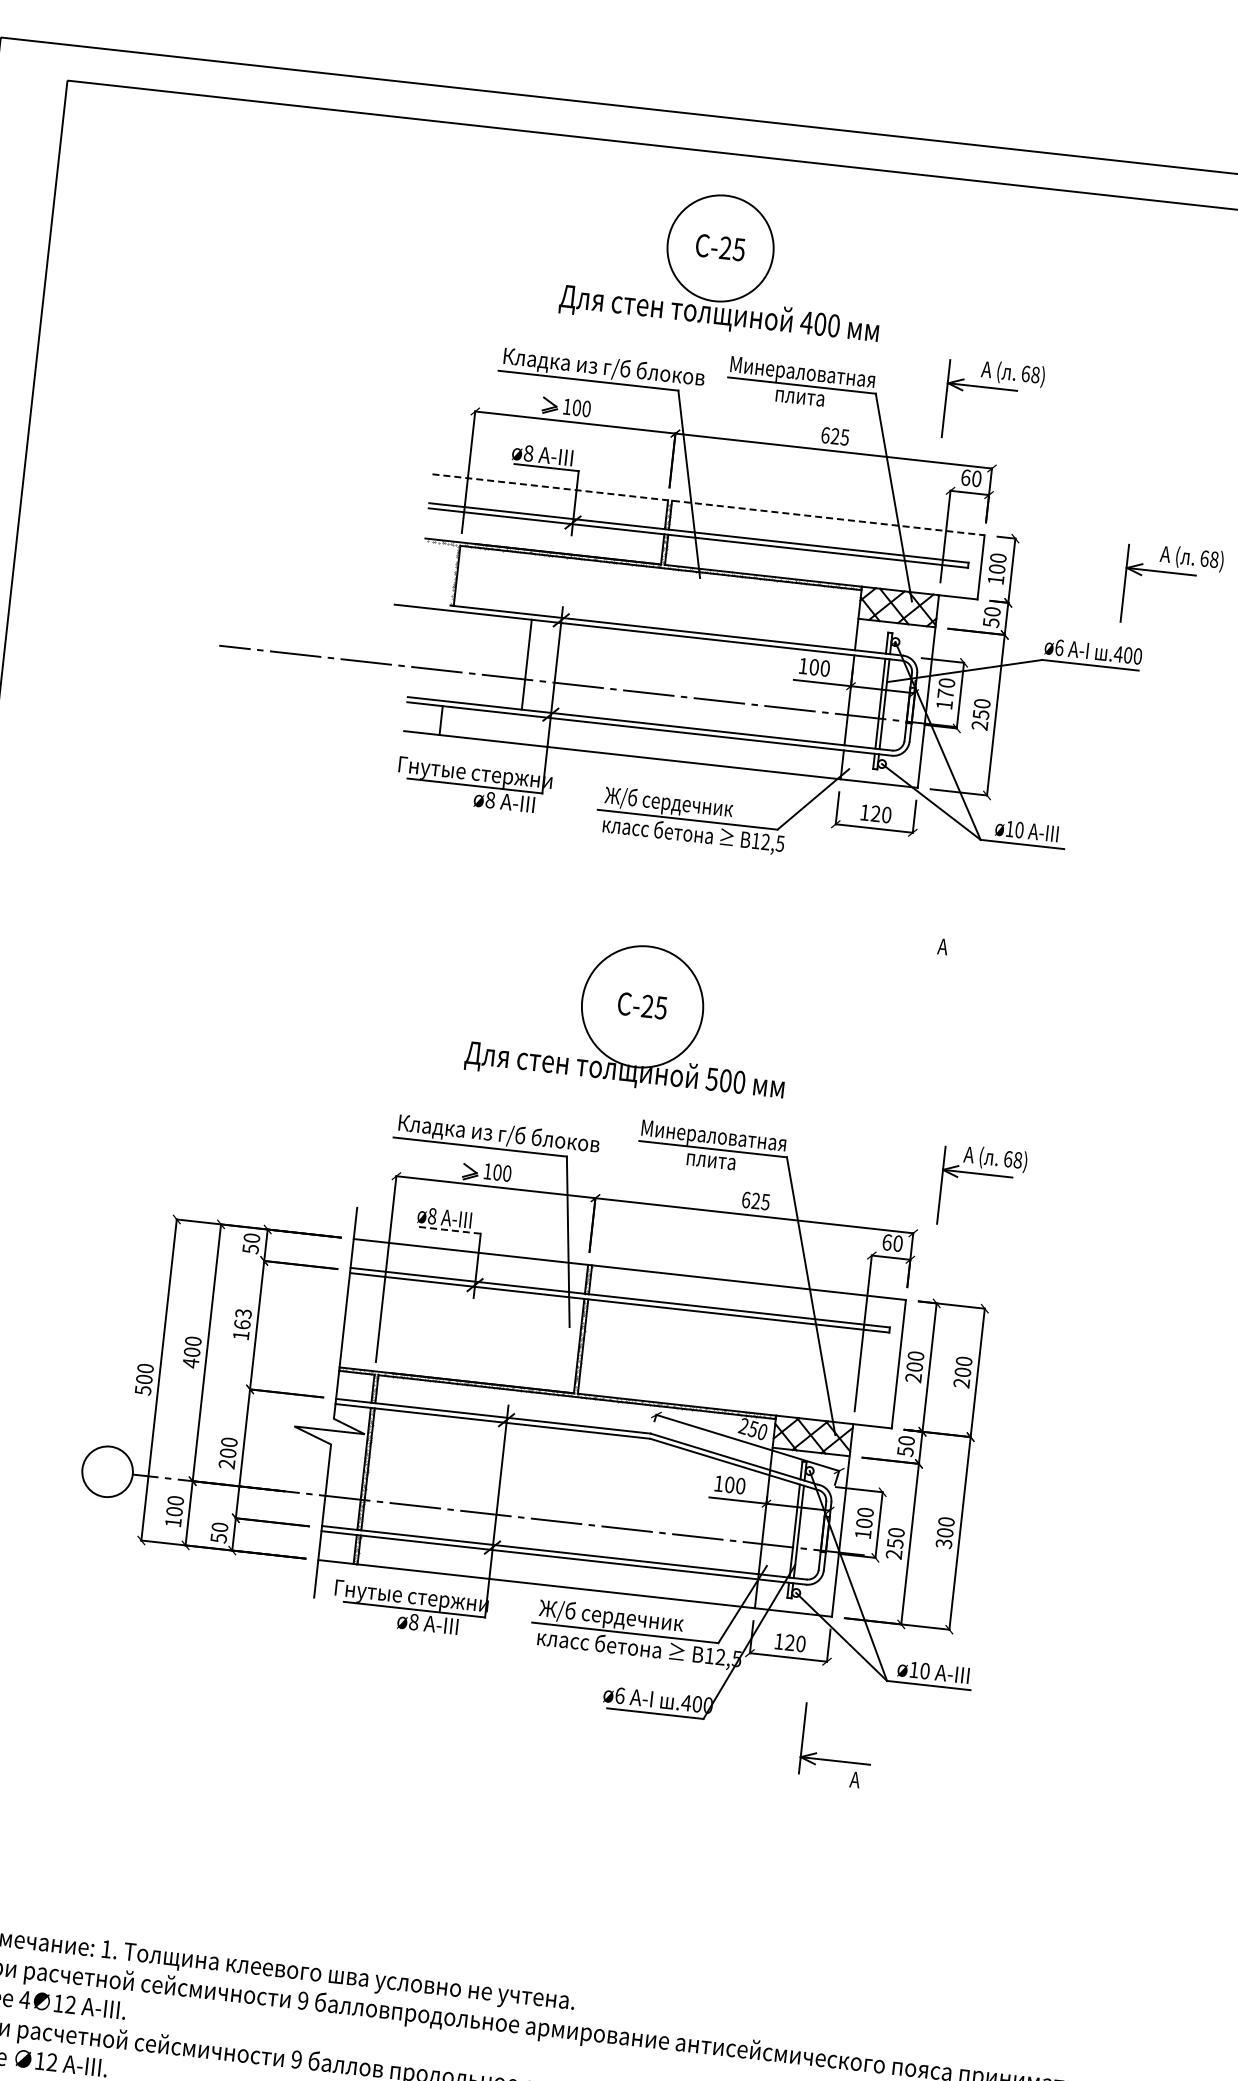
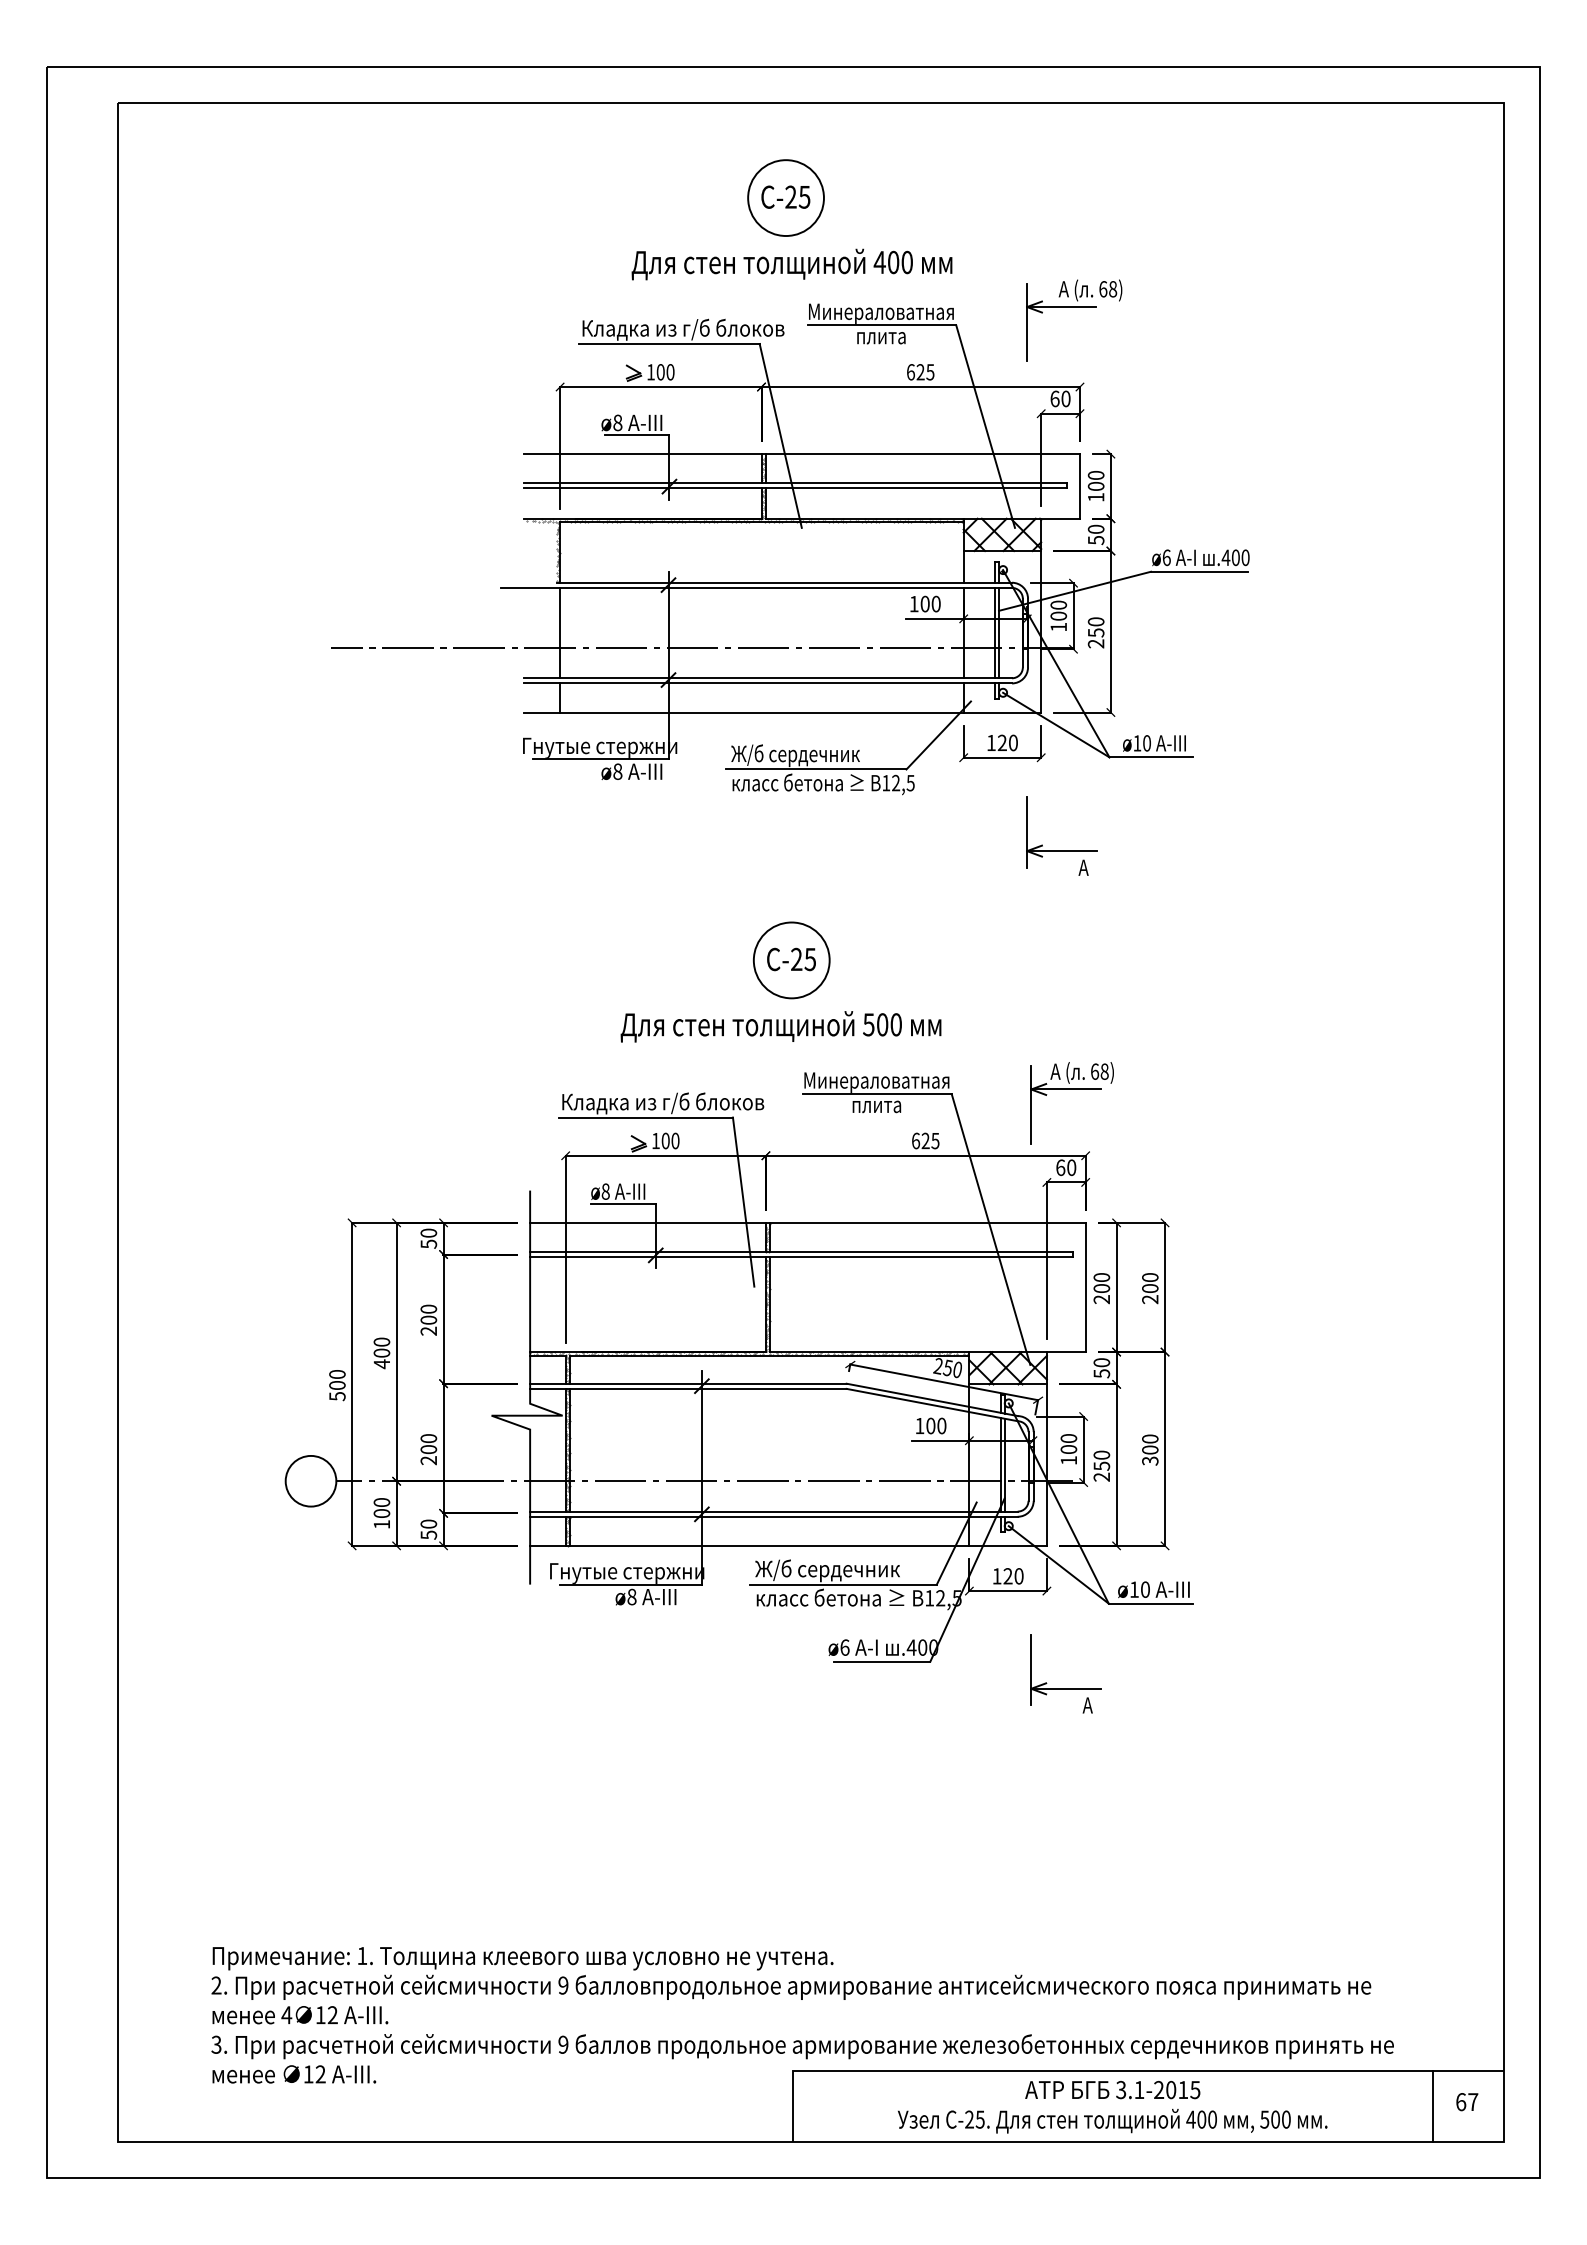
circle: (719, 248) -> (785, 198), size x0.71
line: (708, 505) -> (802, 454), dashed -> solid
part: (1174, 573) -> (1272, 471), removed
line: (527, 664) -> (560, 632), moved
text: (945, 693) -> (1058, 615), 170 -> 100
part: (922, 927) -> (1061, 850), added
circle: (642, 1006) -> (791, 960), size x0.62
part: (983, 1174) -> (1071, 1089), moved
line: (447, 1229) -> (622, 1203), dashed -> solid
text: (242, 1323) -> (428, 1319), 163 -> 200

